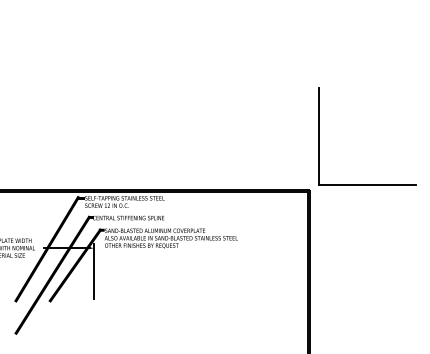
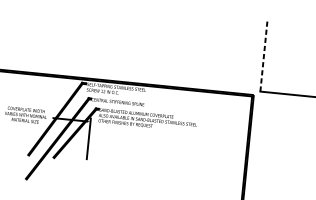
line: (318, 136) -> (263, 55), solid -> dashed

